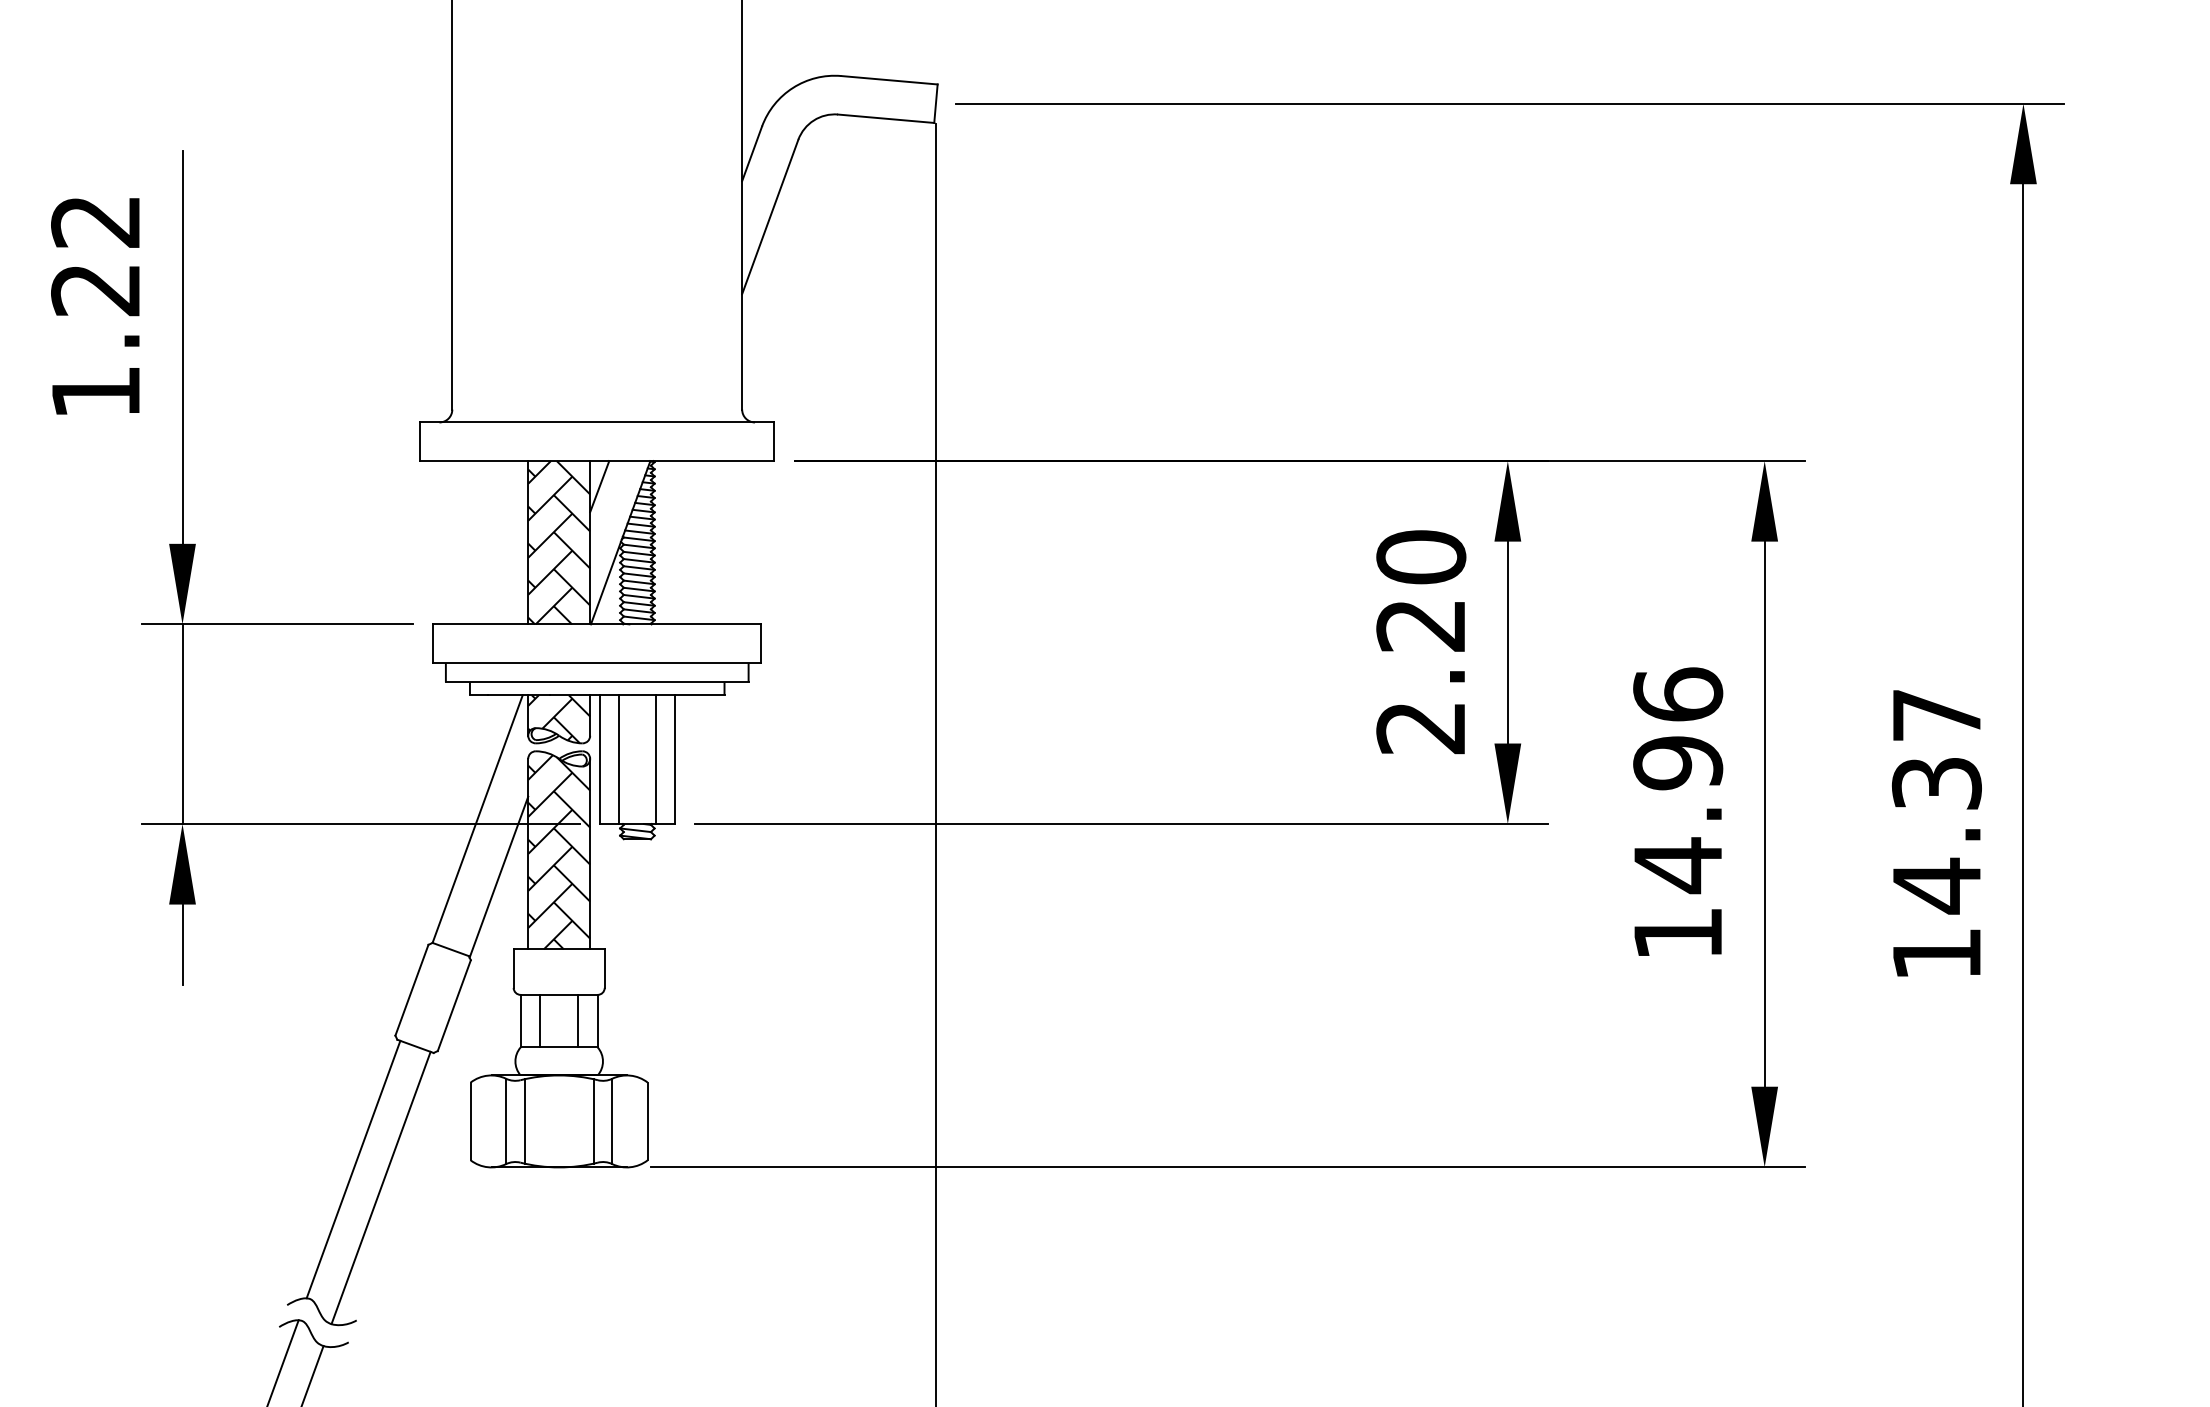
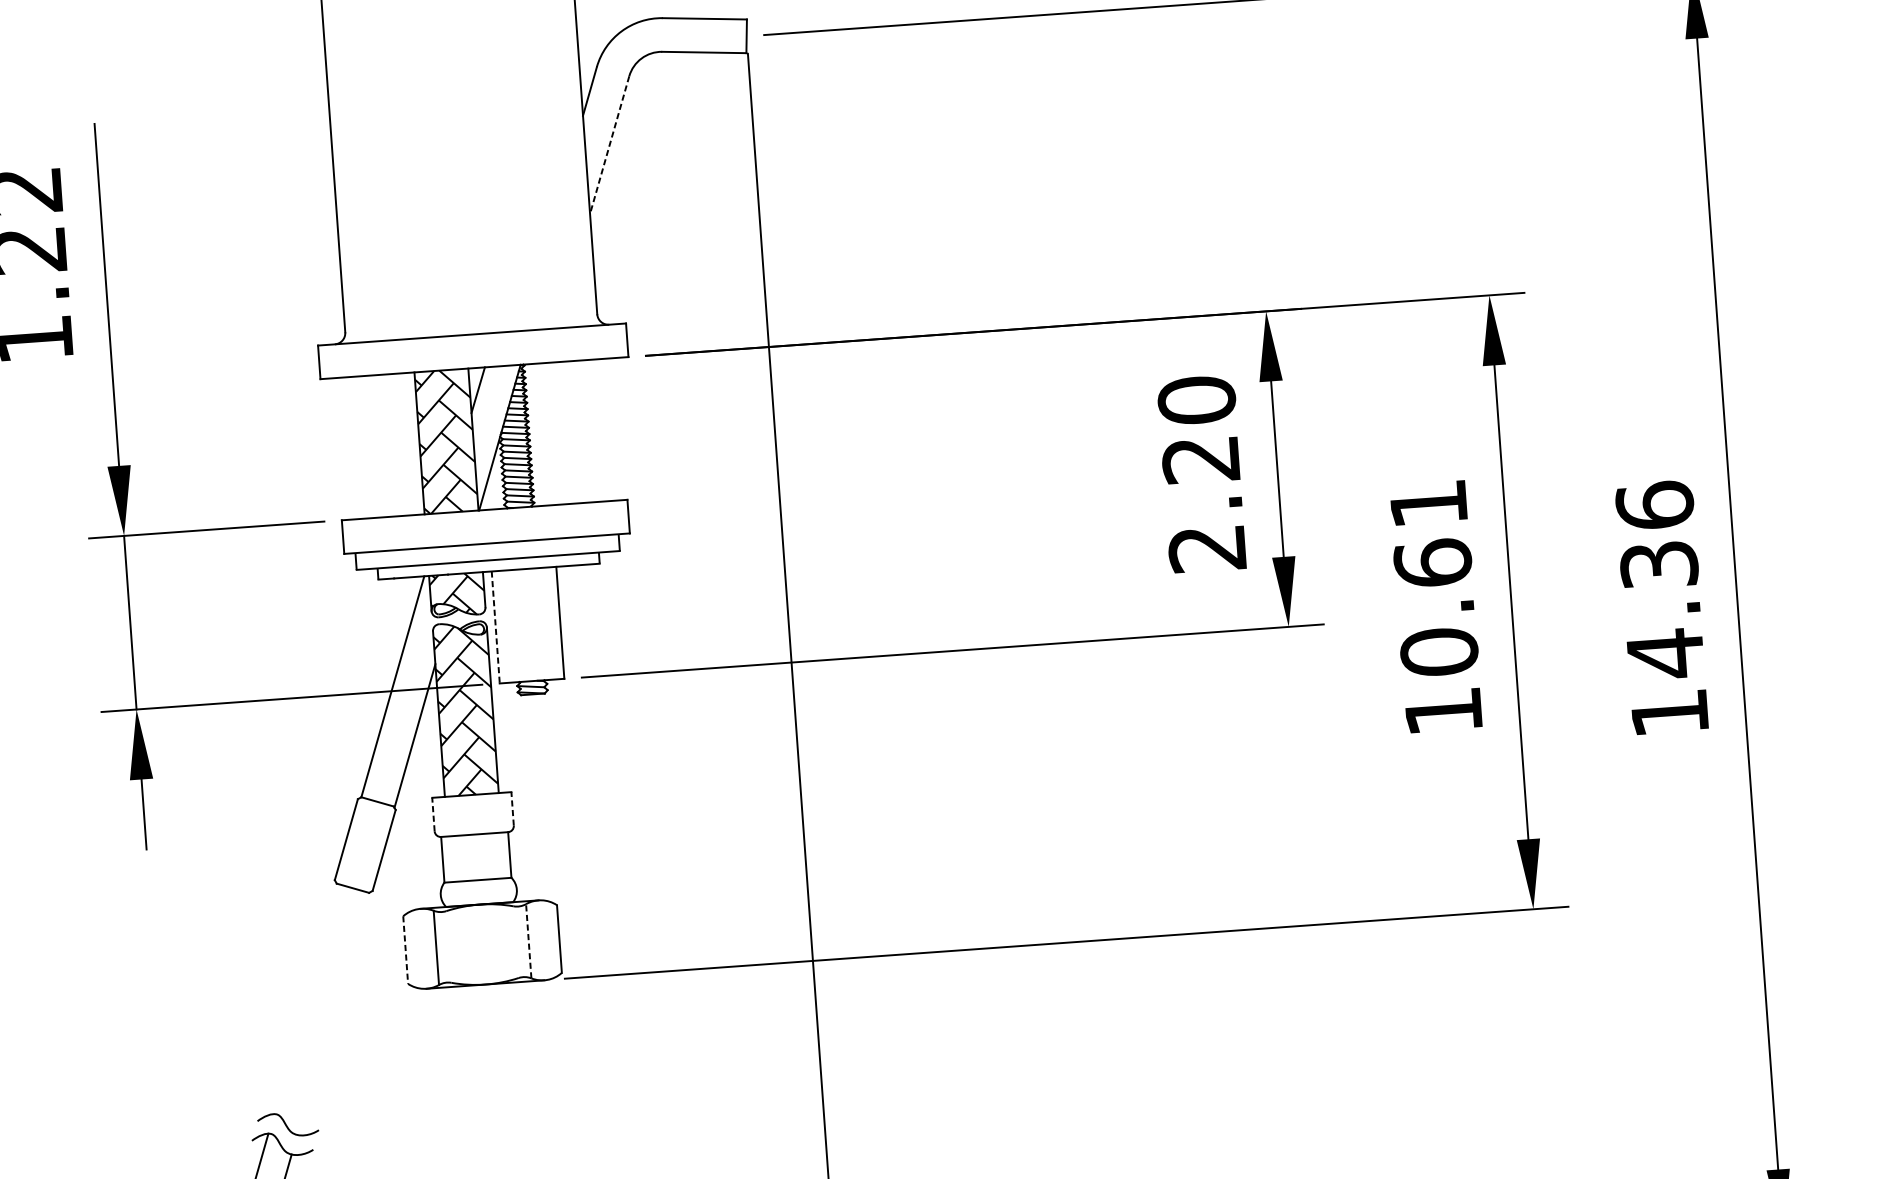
line: (770, 217) -> (609, 145), solid -> dashed
text: (1936, 714) -> (1654, 504), 14.37 -> 14.36
line: (618, 759) -> (511, 626), removed
line: (656, 759) -> (544, 623), removed
line: (600, 760) -> (495, 628), solid -> dashed
text: (1678, 780) -> (1434, 578), 14.96 -> 10.61
line: (513, 968) -> (433, 814), solid -> dashed
line: (604, 968) -> (512, 808), solid -> dashed
line: (539, 1020) -> (459, 858), removed
line: (578, 1020) -> (493, 855), removed
line: (470, 1121) -> (405, 950), solid -> dashed
line: (524, 1121) -> (452, 946), removed
line: (593, 1121) -> (512, 942), removed
line: (612, 1121) -> (528, 941), solid -> dashed
line: (353, 1169) -> (306, 999), removed
line: (380, 1187) -> (331, 1013), removed

